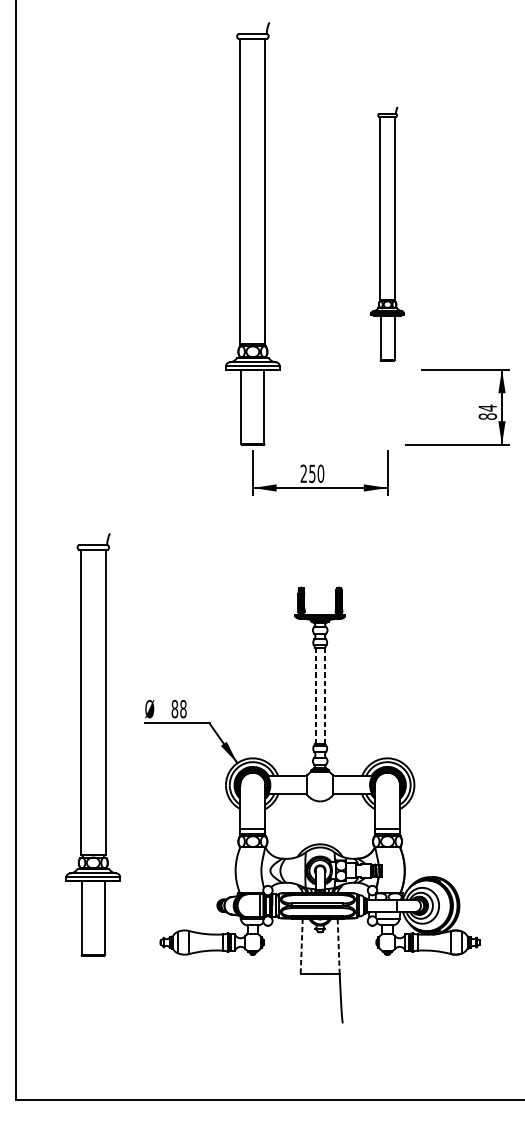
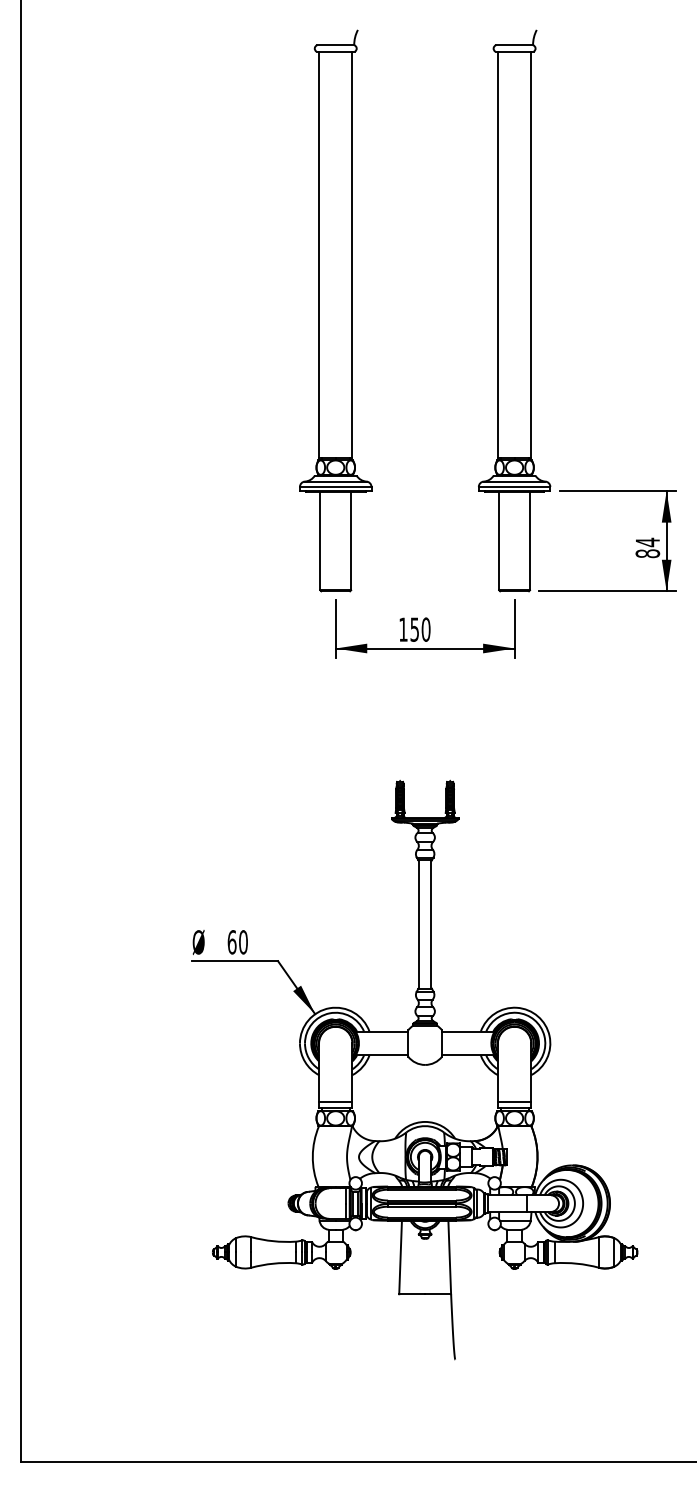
part: (387, 233) -> (514, 310), size x1.67
text: (303, 473) -> (403, 629), 250 -> 150
line: (324, 695) -> (431, 924), dashed -> solid
line: (315, 696) -> (419, 925), dashed -> solid
text: (178, 709) -> (237, 942), 88 -> 60
part: (93, 744) -> (123, 989), removed
line: (301, 946) -> (400, 1257), dashed -> solid
line: (338, 946) -> (449, 1257), dashed -> solid

